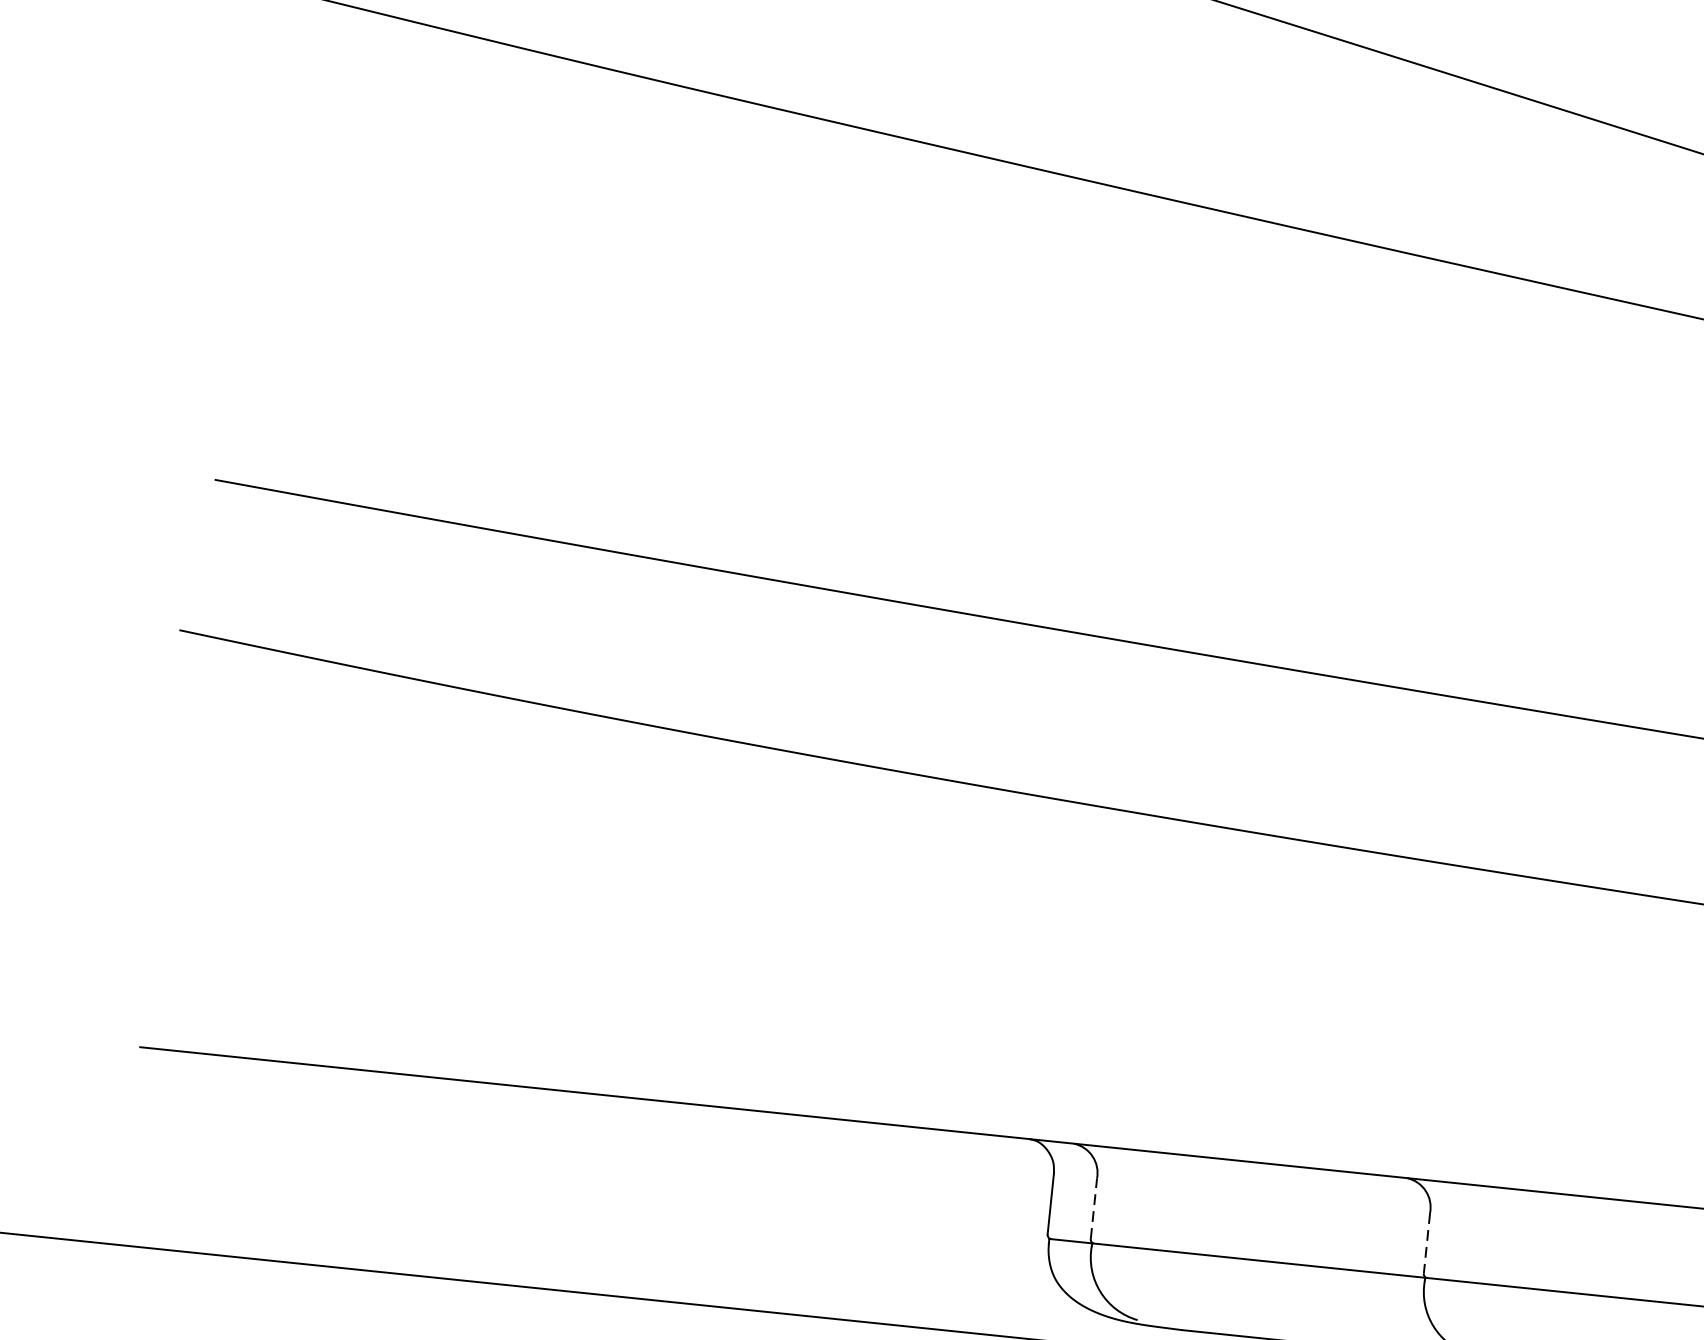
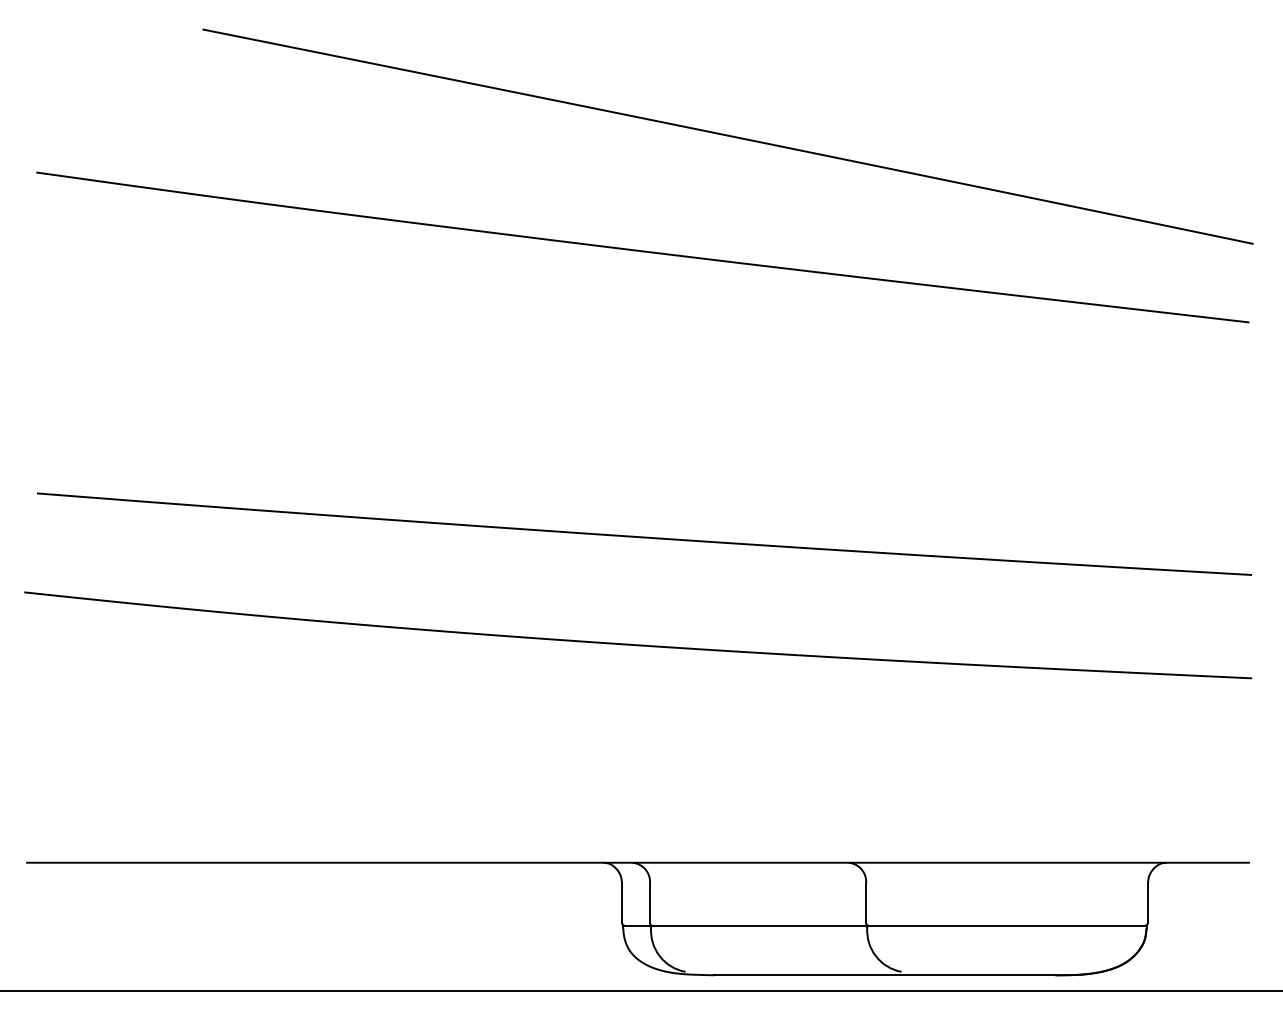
line: (1094, 1209) -> (650, 903), dashed -> solid
line: (1427, 1243) -> (866, 903), dashed -> solid

